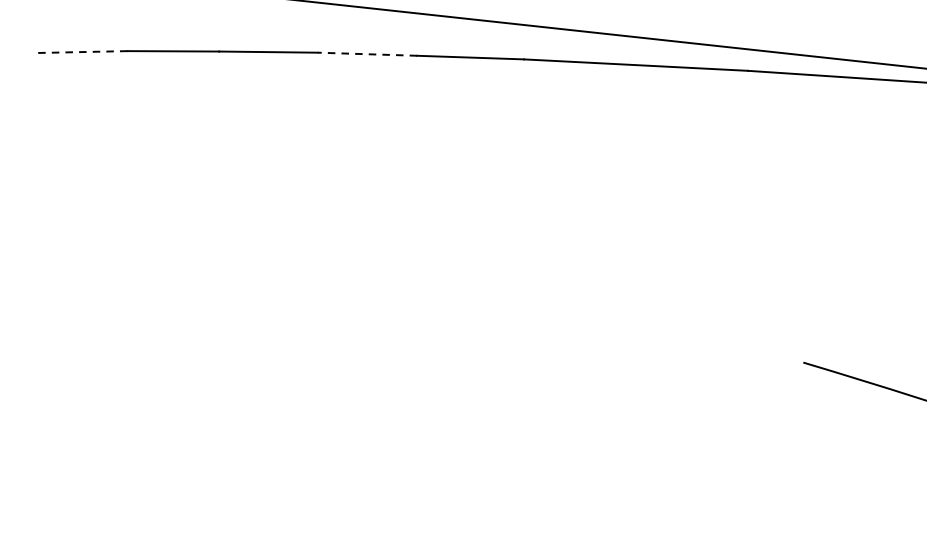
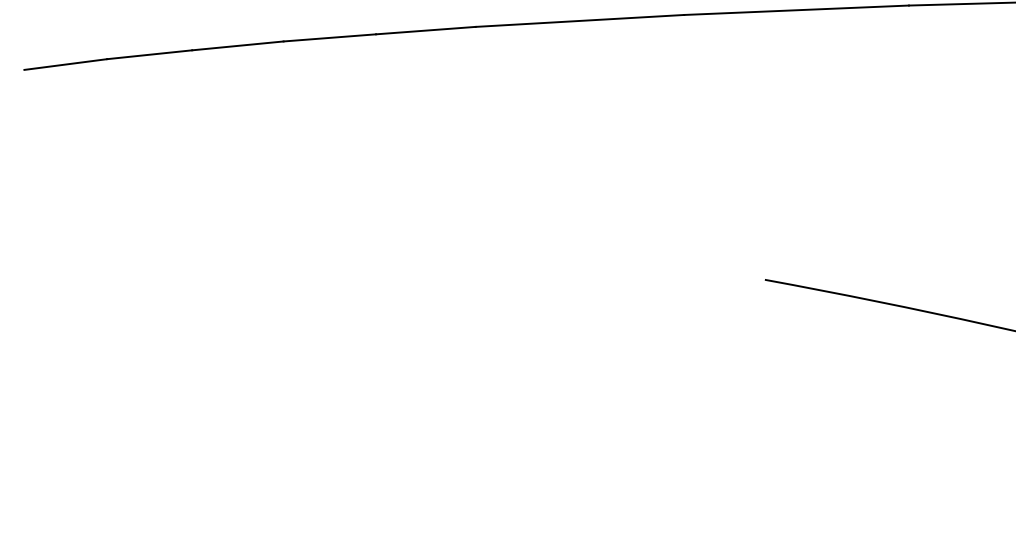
line: (82, 51) -> (65, 64), dashed -> solid
line: (367, 53) -> (329, 37), dashed -> solid

